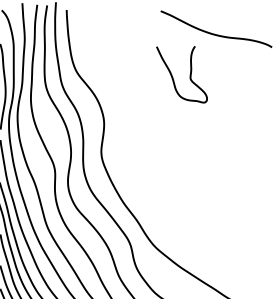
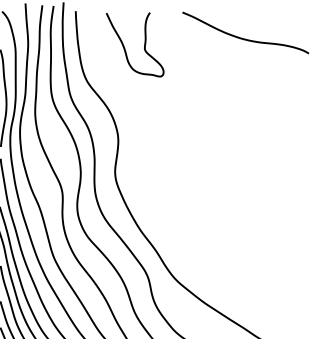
curve: (189, 74) -> (143, 44), moved

